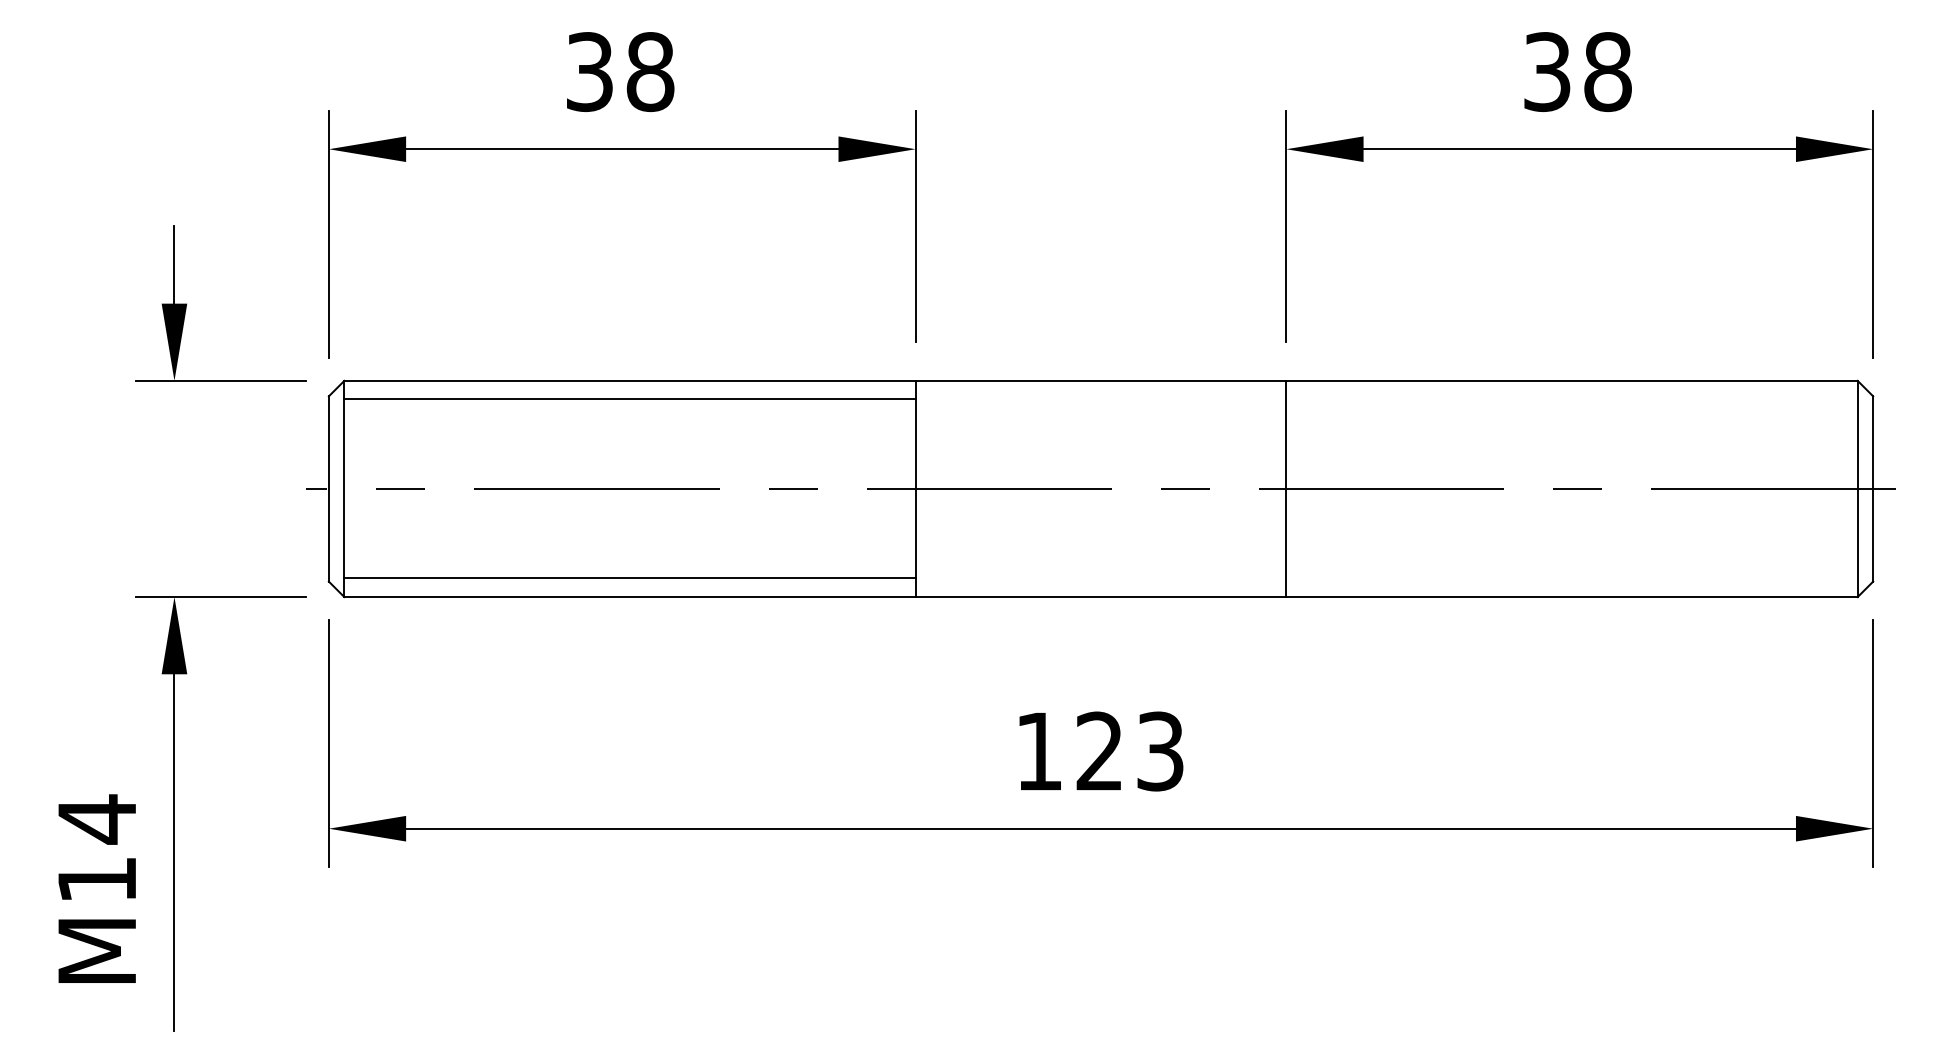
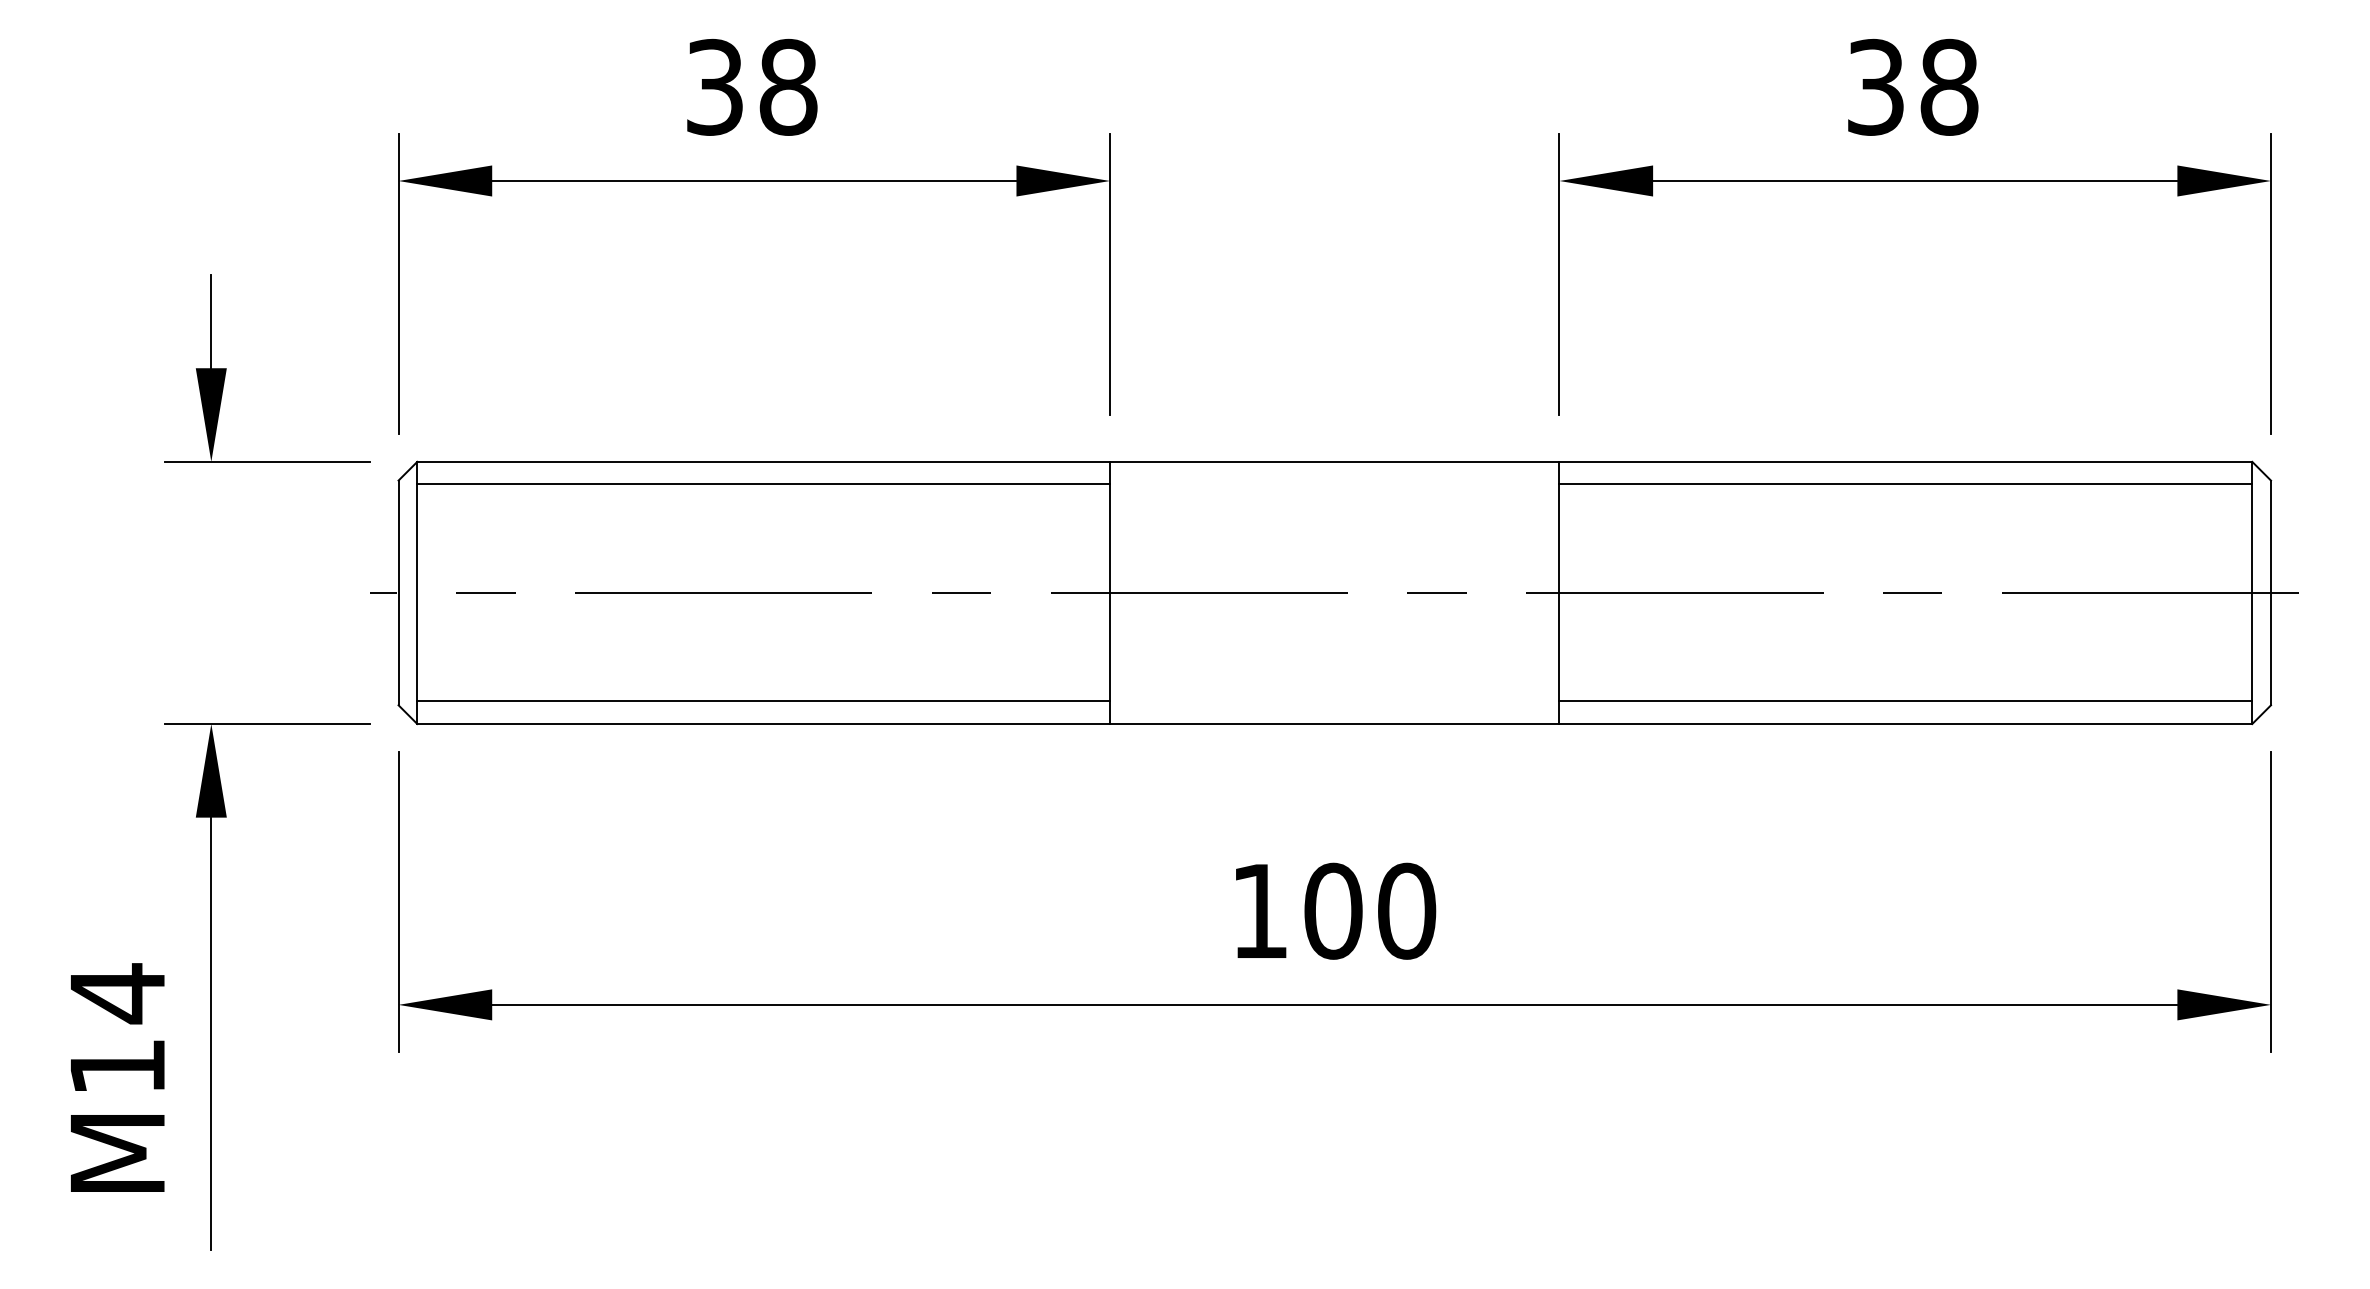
line: (1571, 399) -> (1905, 484), added
line: (1571, 578) -> (1905, 701), added
text: (1130, 751) -> (1370, 911), 123 -> 100

